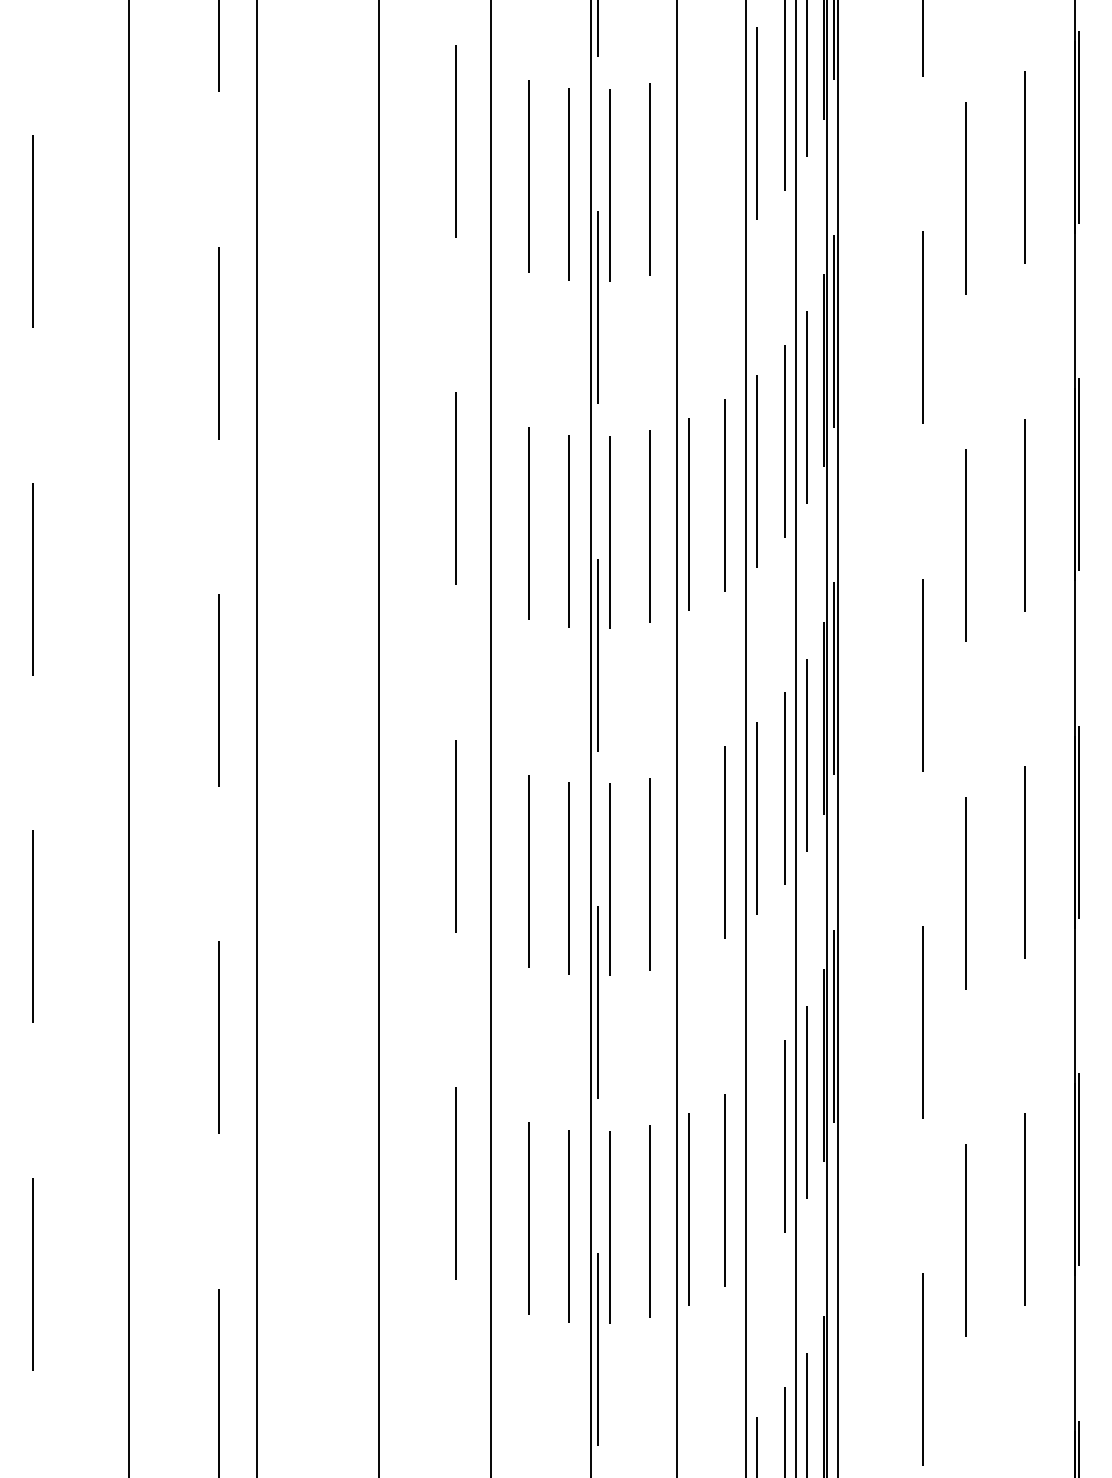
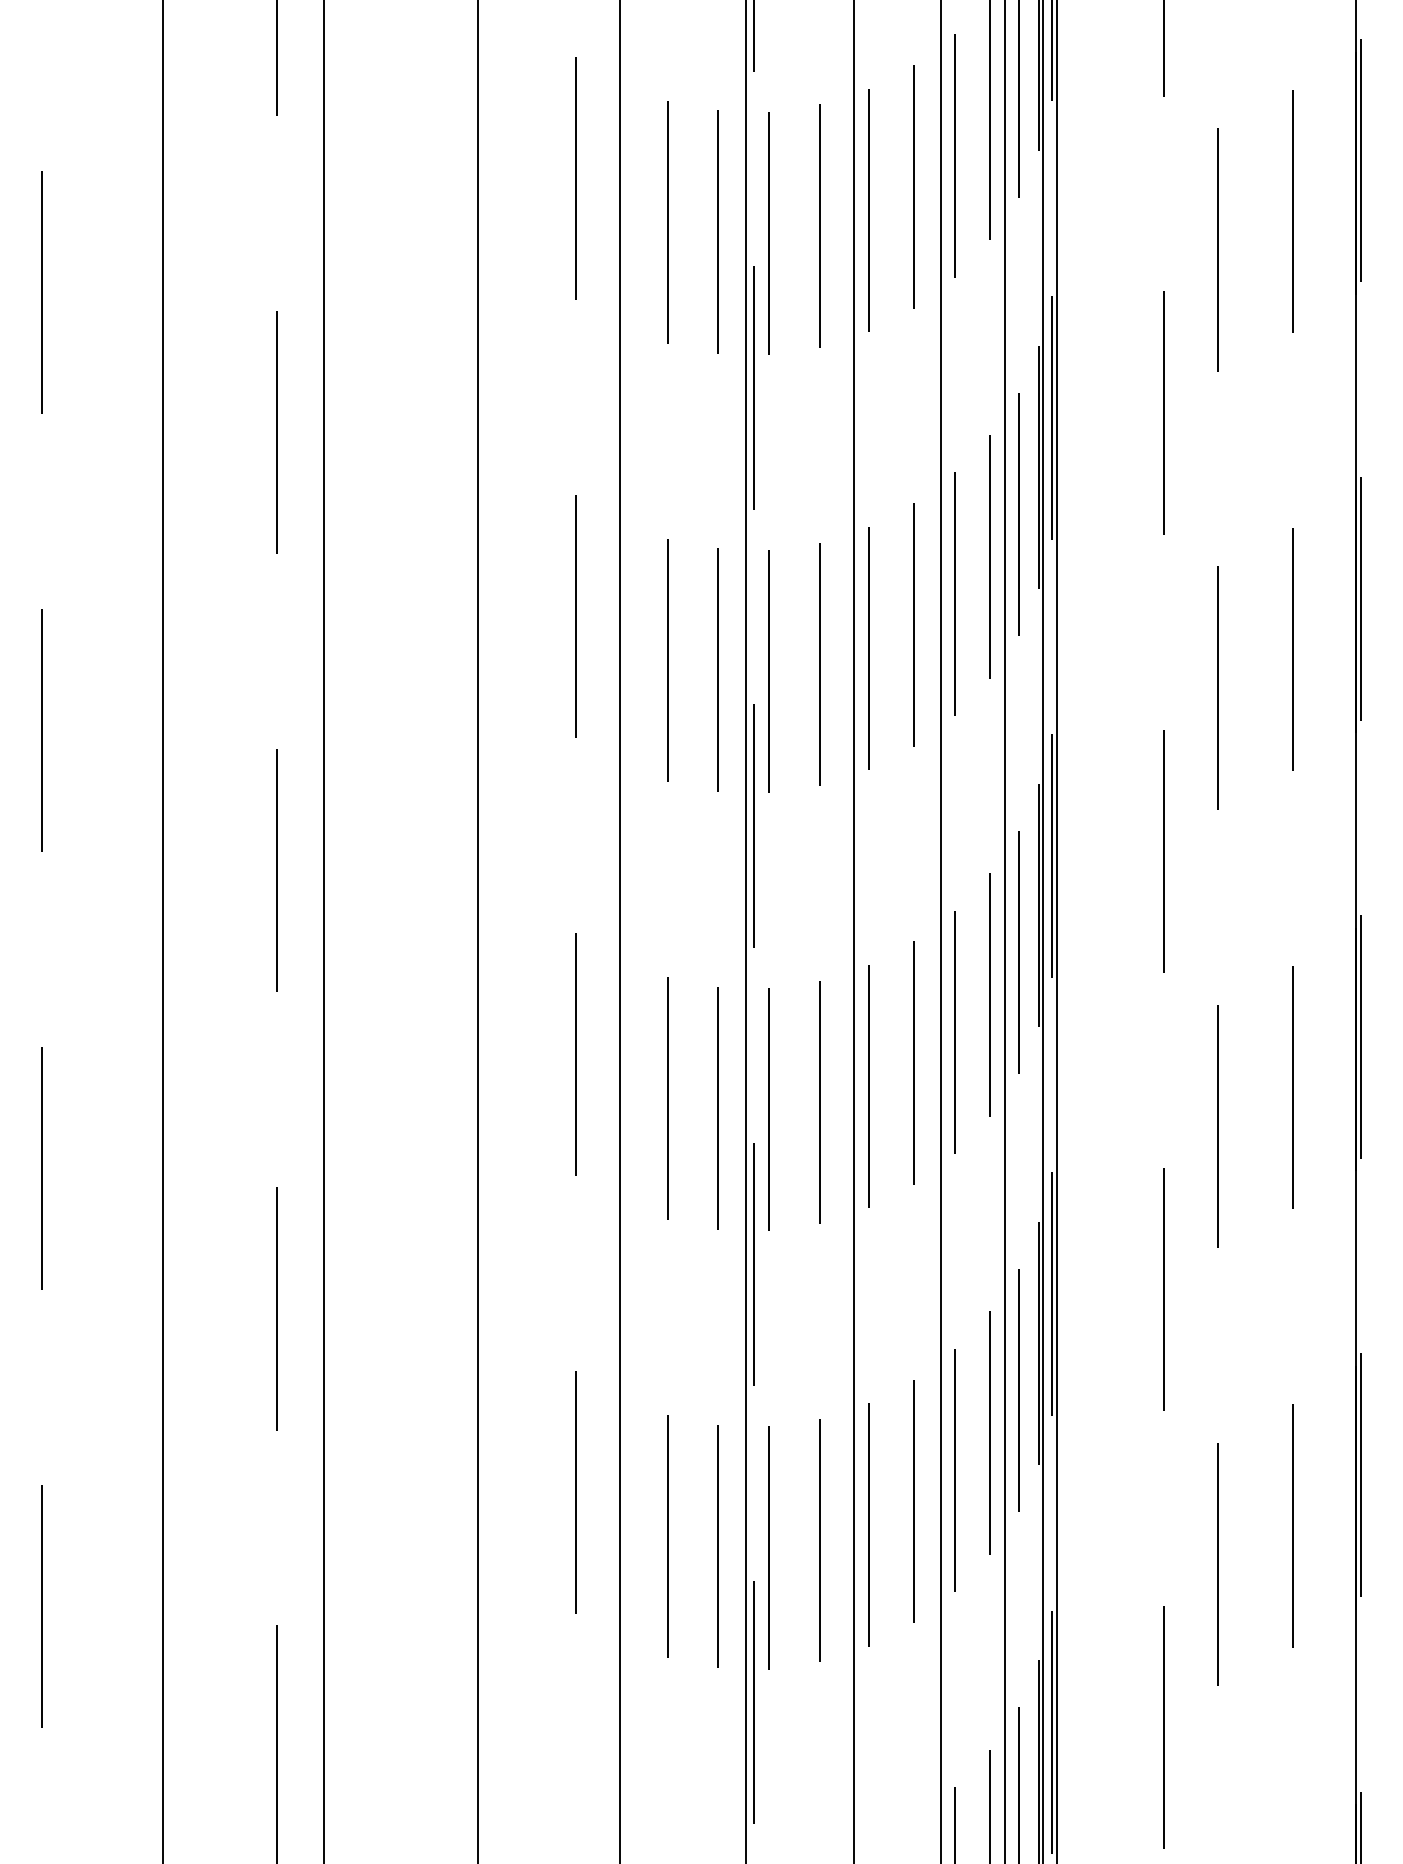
line: (724, 147) -> (914, 186), added
line: (688, 166) -> (868, 210), added
line: (688, 861) -> (868, 1086), added
line: (756, 1165) -> (954, 1470), added
line: (834, 1373) -> (1052, 1732), added

